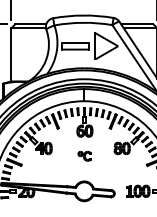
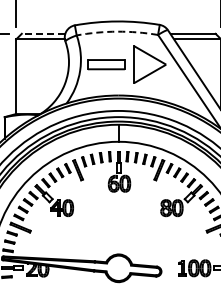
arc: (83, 22) -> (117, 31), solid -> dashed
line: (30, 24) -> (43, 33), solid -> dashed
part: (84, 155) -> (118, 218), removed

